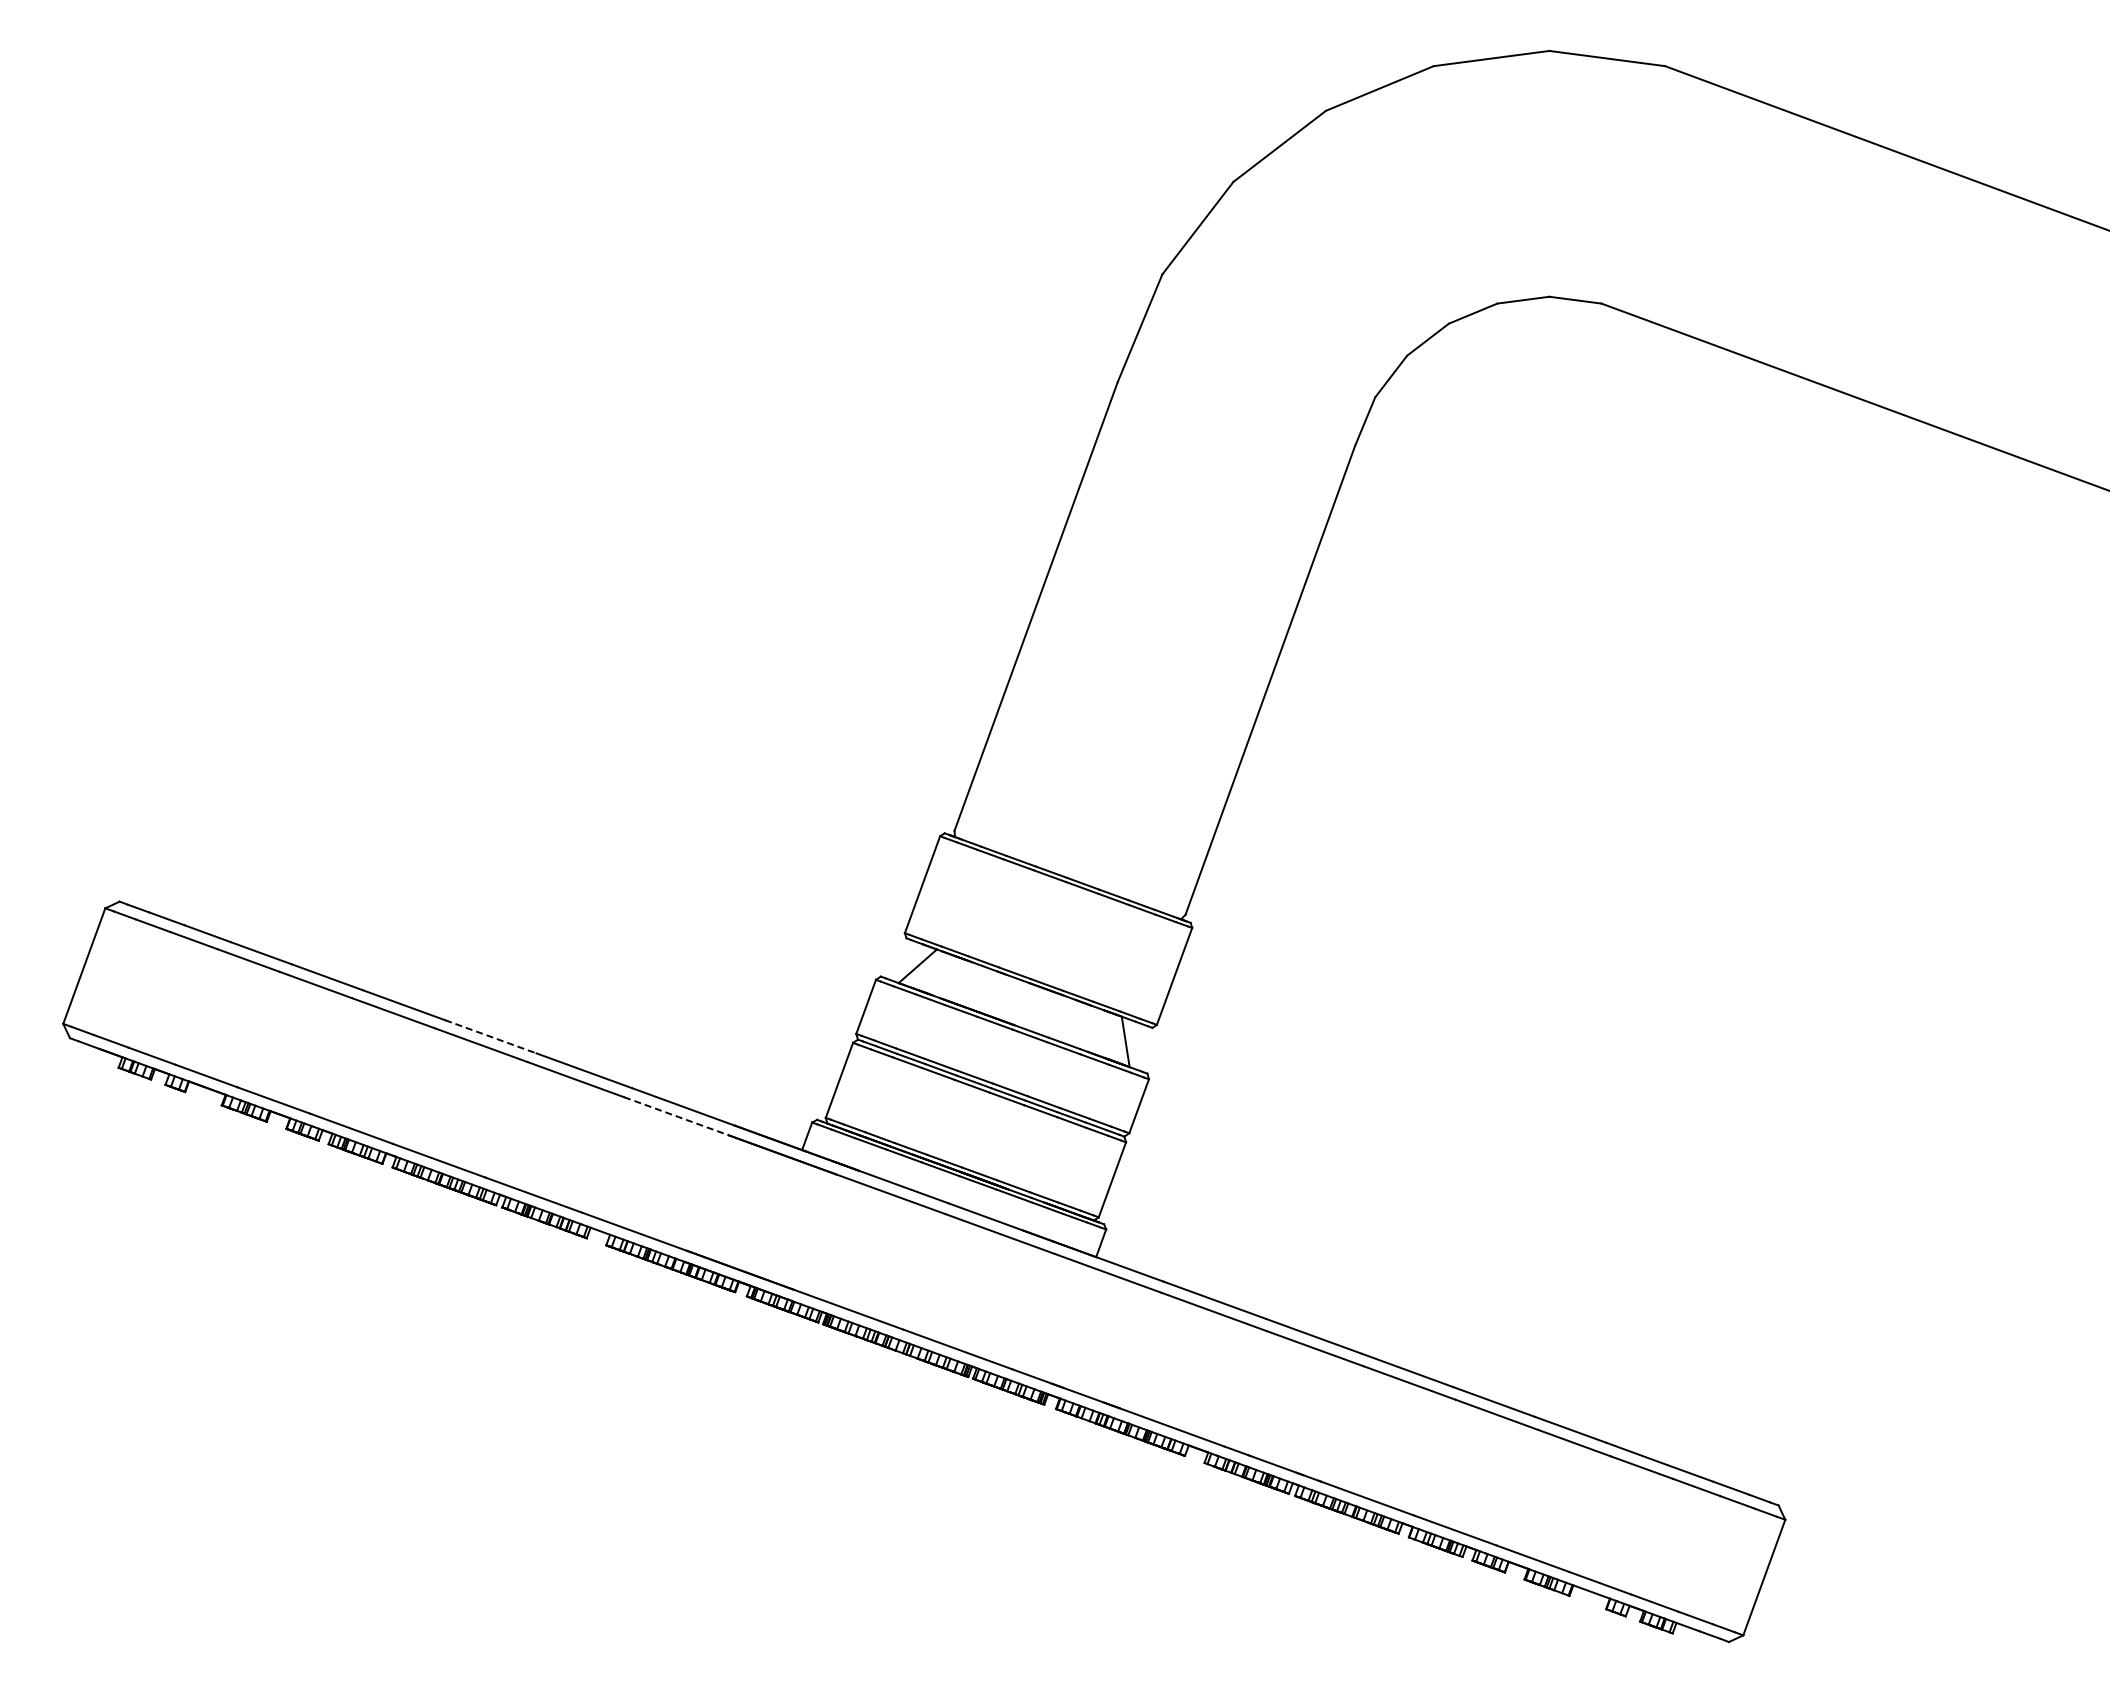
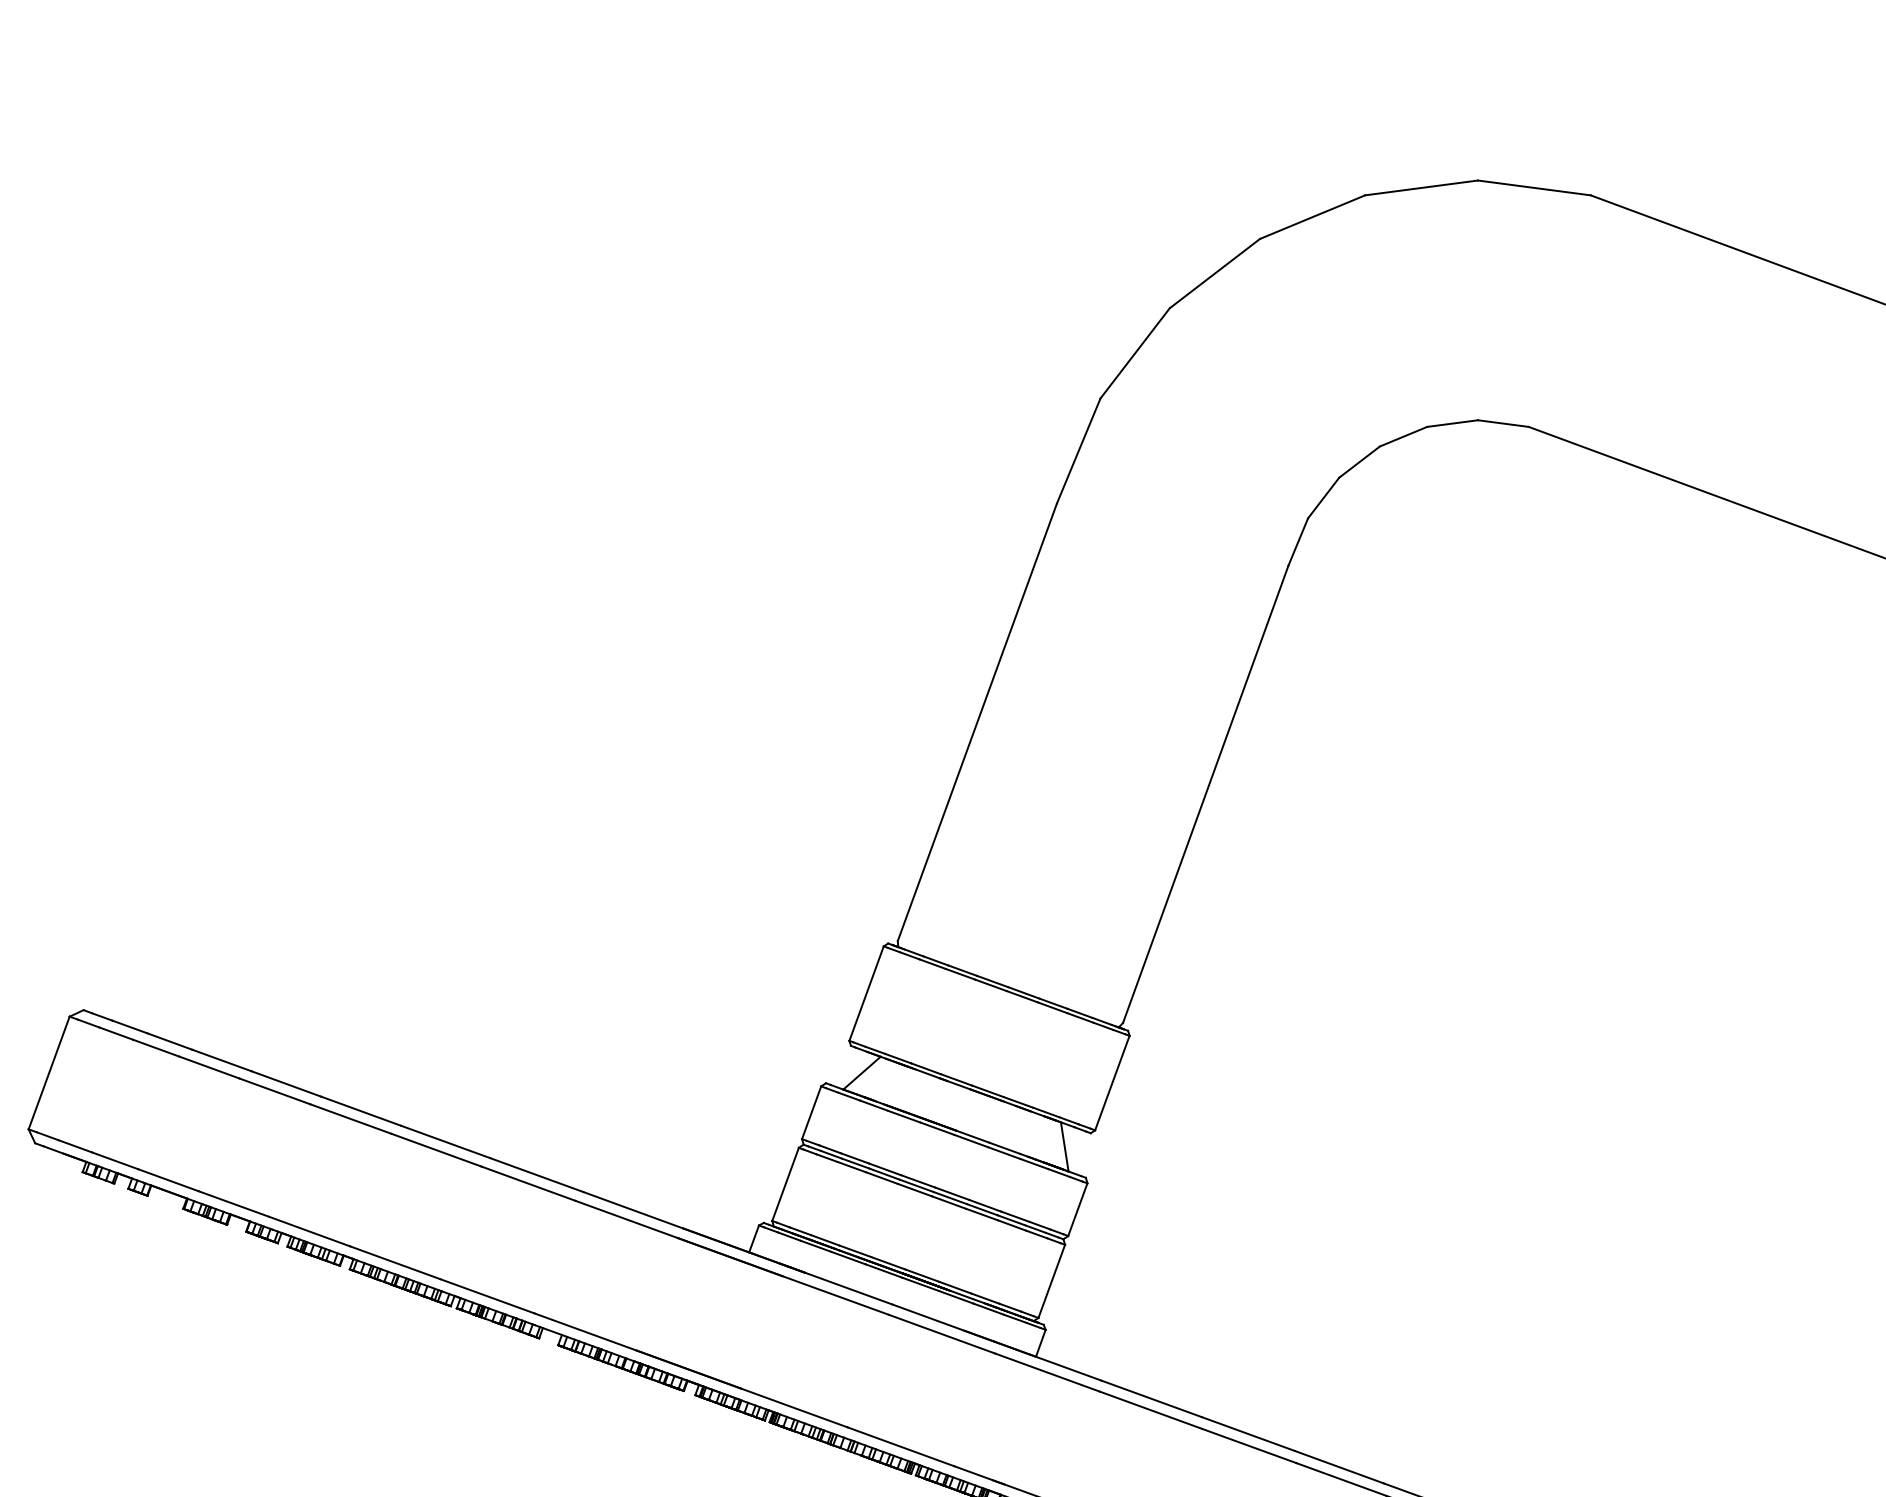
line: (490, 1036) -> (445, 1141), dashed -> solid
line: (676, 1116) -> (626, 1219), dashed -> solid

